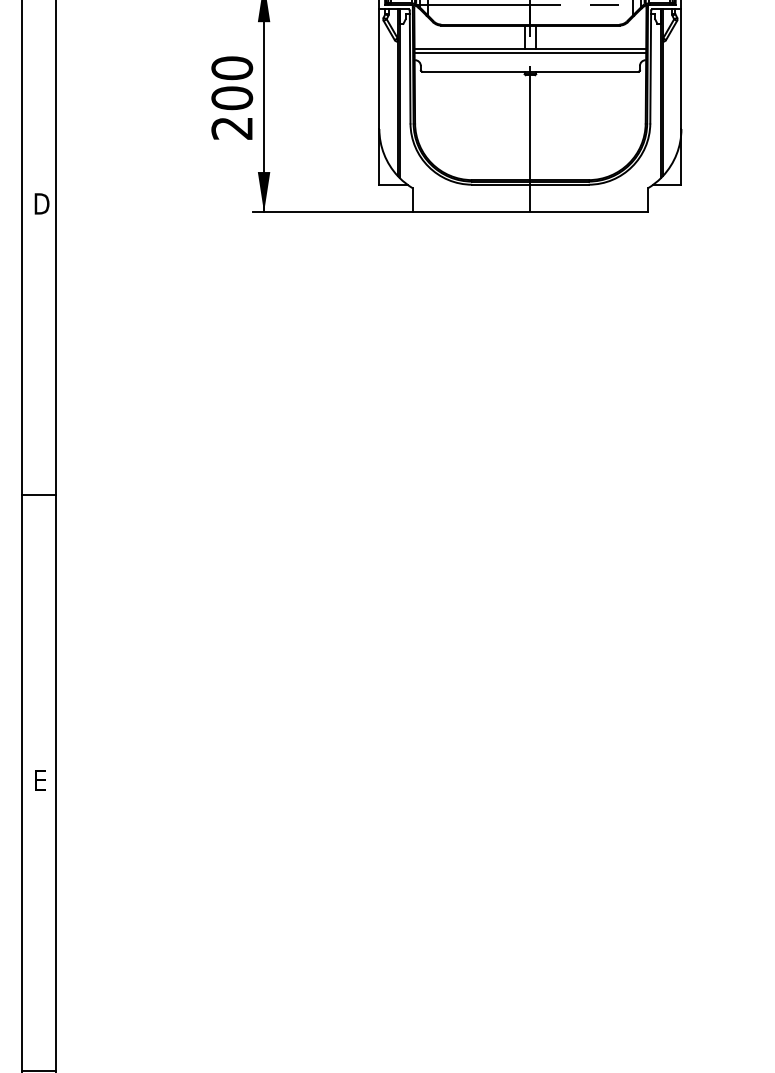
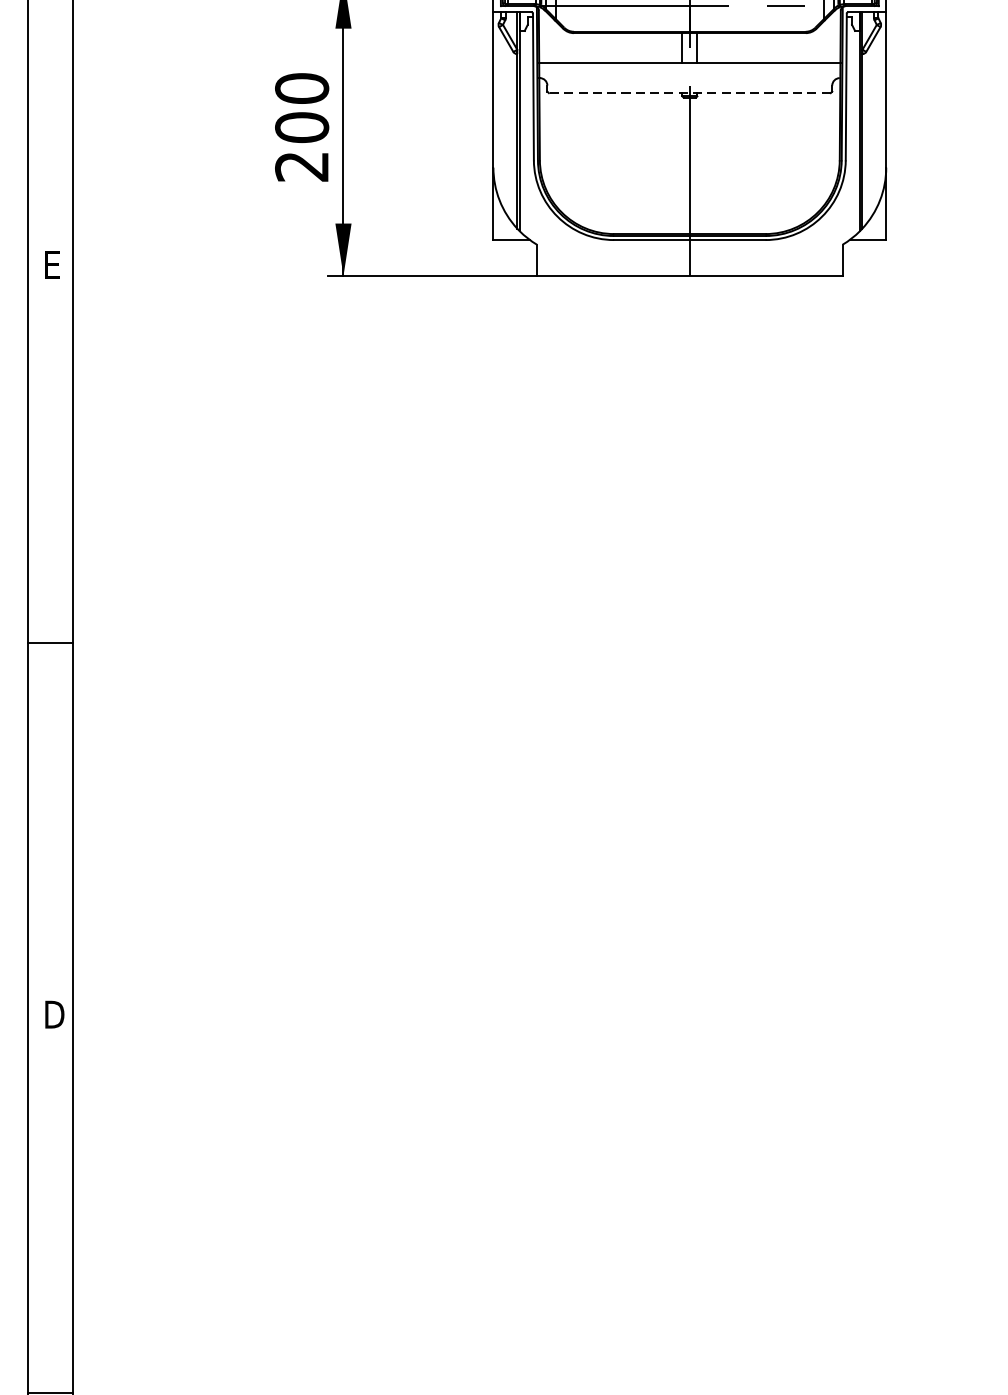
line: (530, 52) -> (689, 68), removed
line: (529, 71) -> (688, 92), solid -> dashed
text: (41, 203) -> (54, 264), D -> E
text: (41, 779) -> (54, 1013), E -> D

